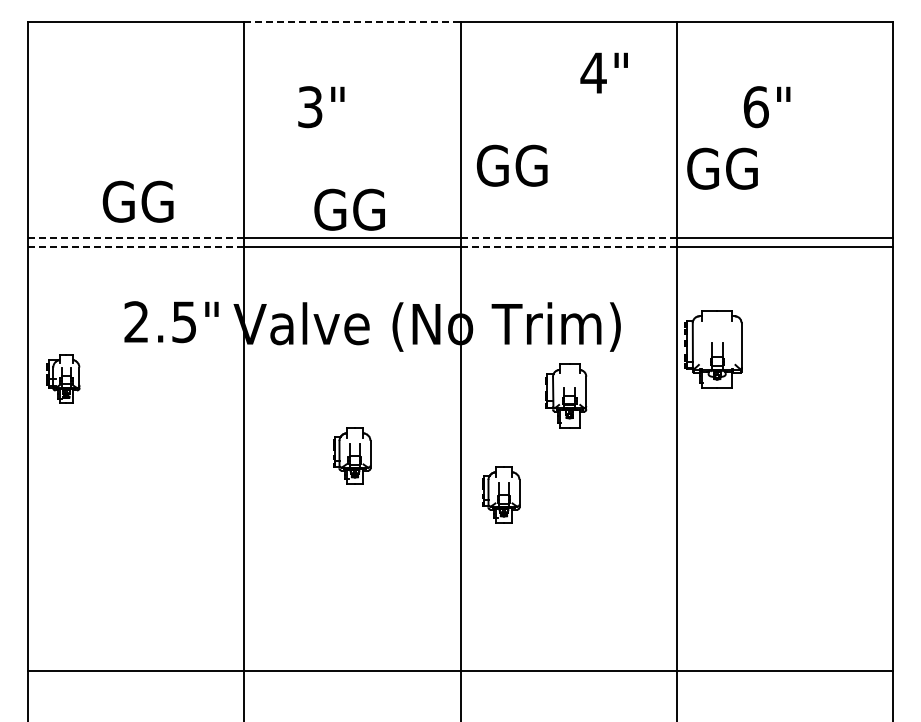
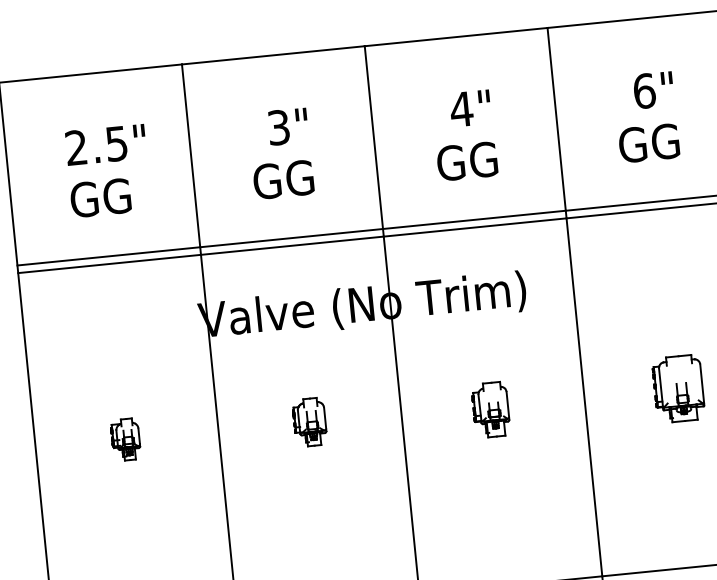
line: (352, 21) -> (273, 55), dashed -> solid
text: (603, 72) -> (469, 108), moved
text: (321, 107) -> (288, 127), moved
text: (766, 107) -> (653, 90), moved
text: (512, 165) -> (467, 161), moved
text: (722, 168) -> (649, 143), moved
text: (137, 201) -> (100, 197), moved
text: (349, 209) -> (283, 179), moved
line: (136, 238) -> (109, 256), dashed -> solid
line: (569, 238) -> (475, 220), dashed -> solid
line: (136, 247) -> (110, 264), dashed -> solid
line: (569, 247) -> (475, 227), dashed -> solid
text: (171, 322) -> (105, 145), moved
part: (713, 349) -> (678, 389), moved
part: (63, 378) -> (125, 439), moved
part: (566, 395) -> (491, 409), moved
part: (501, 494) -> (439, 442), removed

